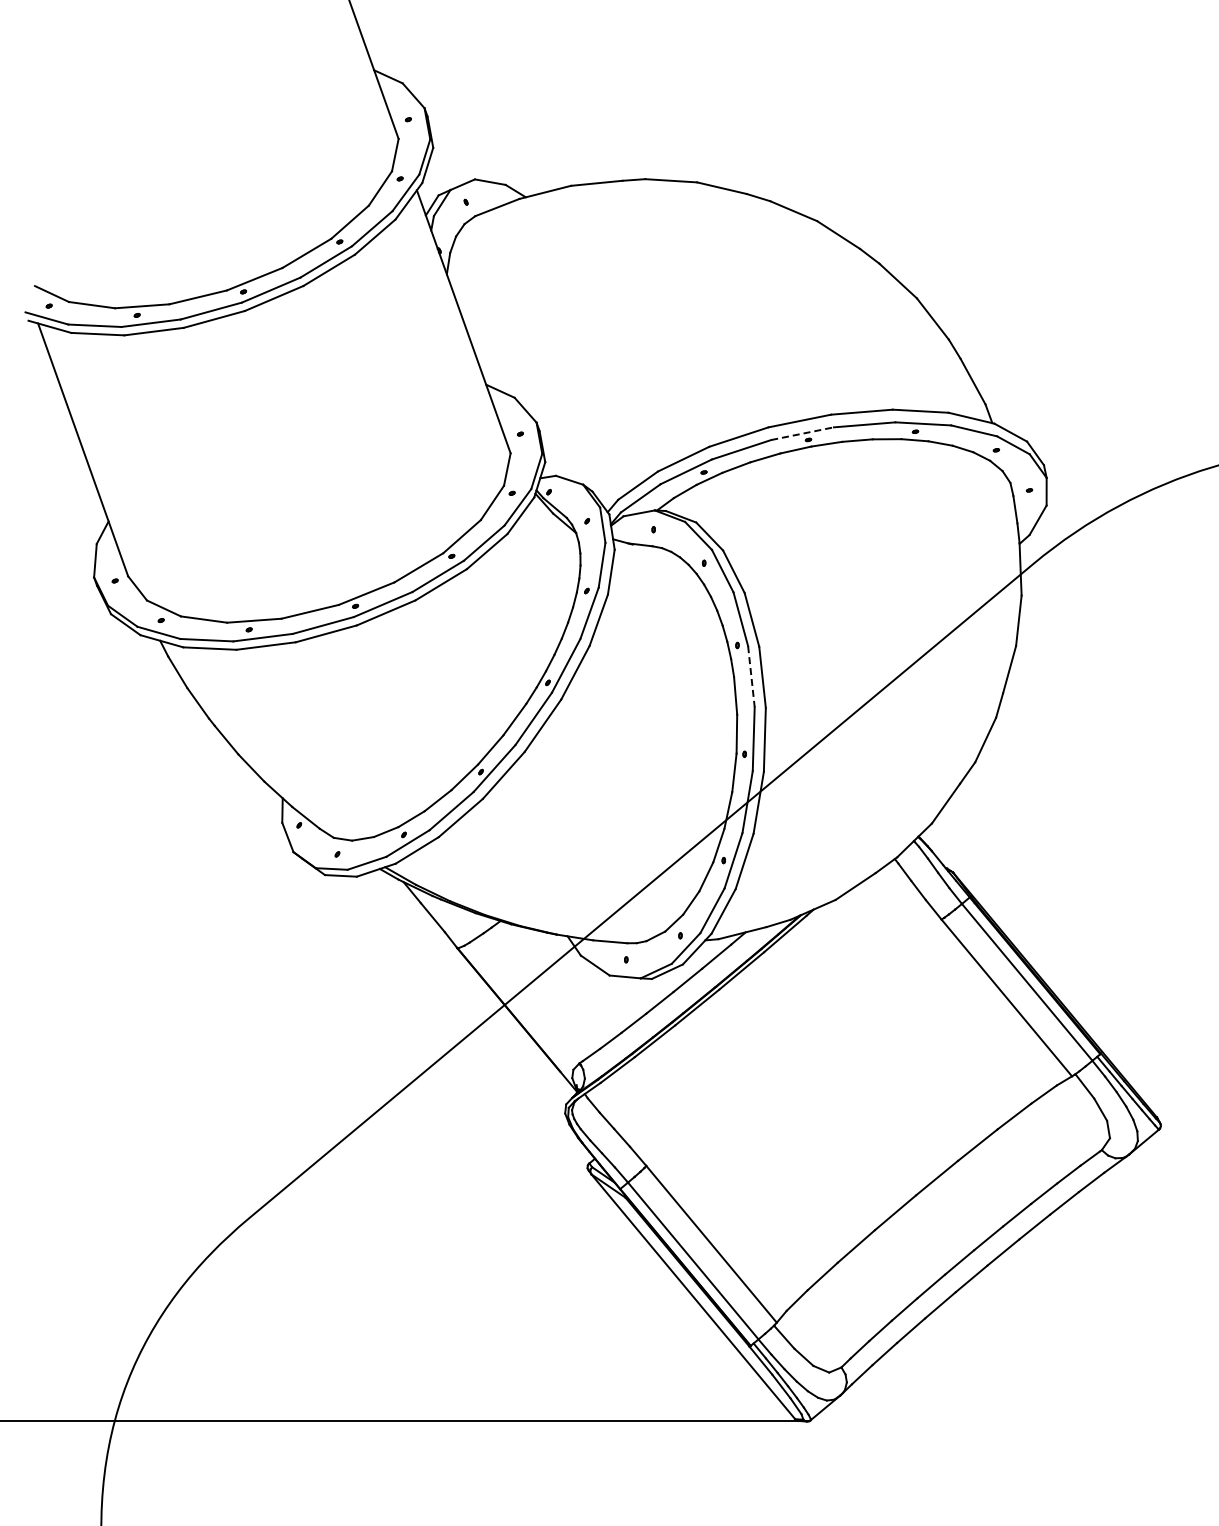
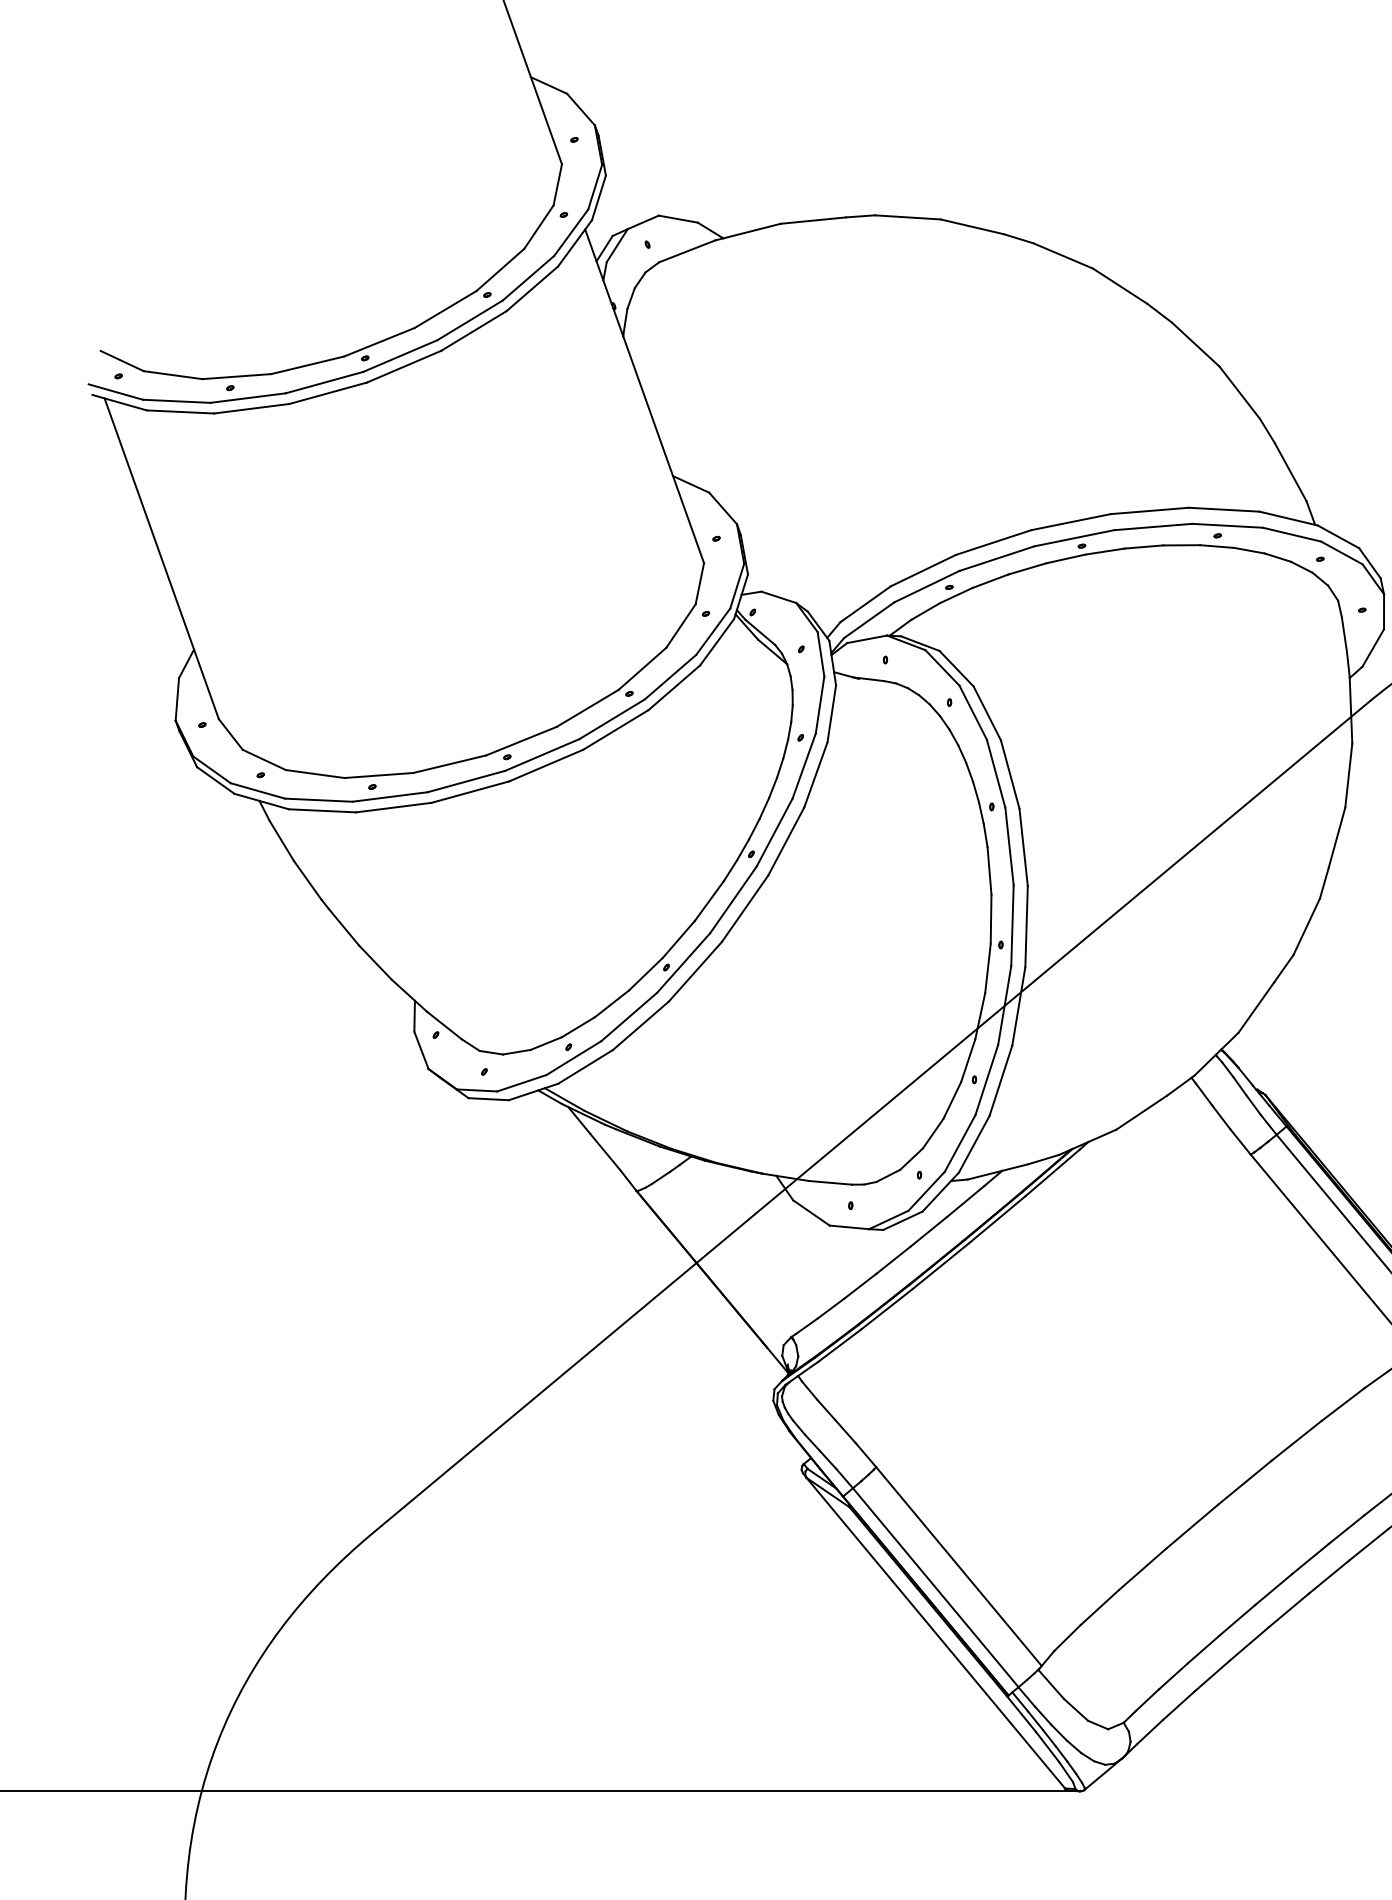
line: (802, 433) -> (1074, 537), dashed -> solid
line: (751, 676) -> (1009, 846), dashed -> solid

